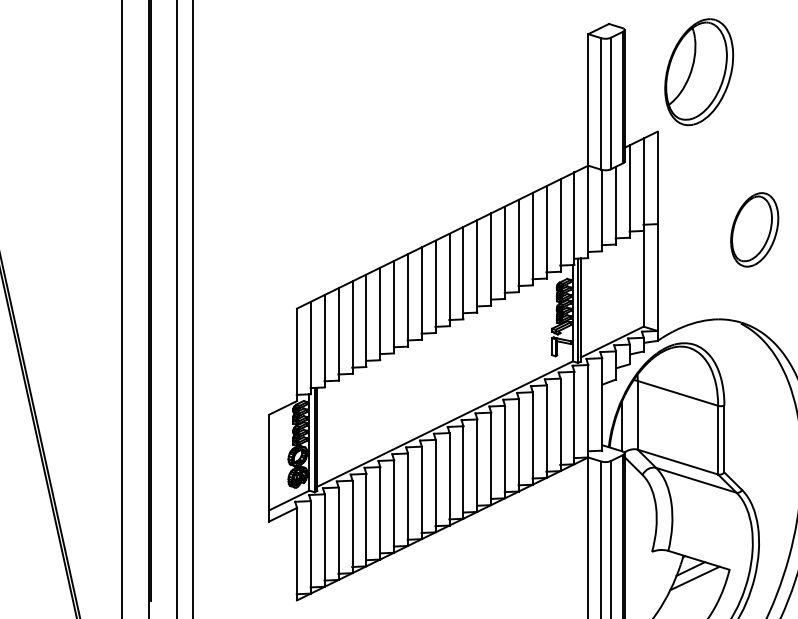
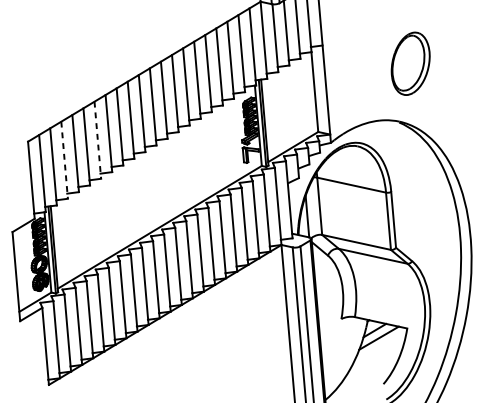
part: (754, 229) -> (410, 63), moved
line: (380, 314) -> (98, 140), solid -> dashed
line: (338, 334) -> (64, 160), solid -> dashed

